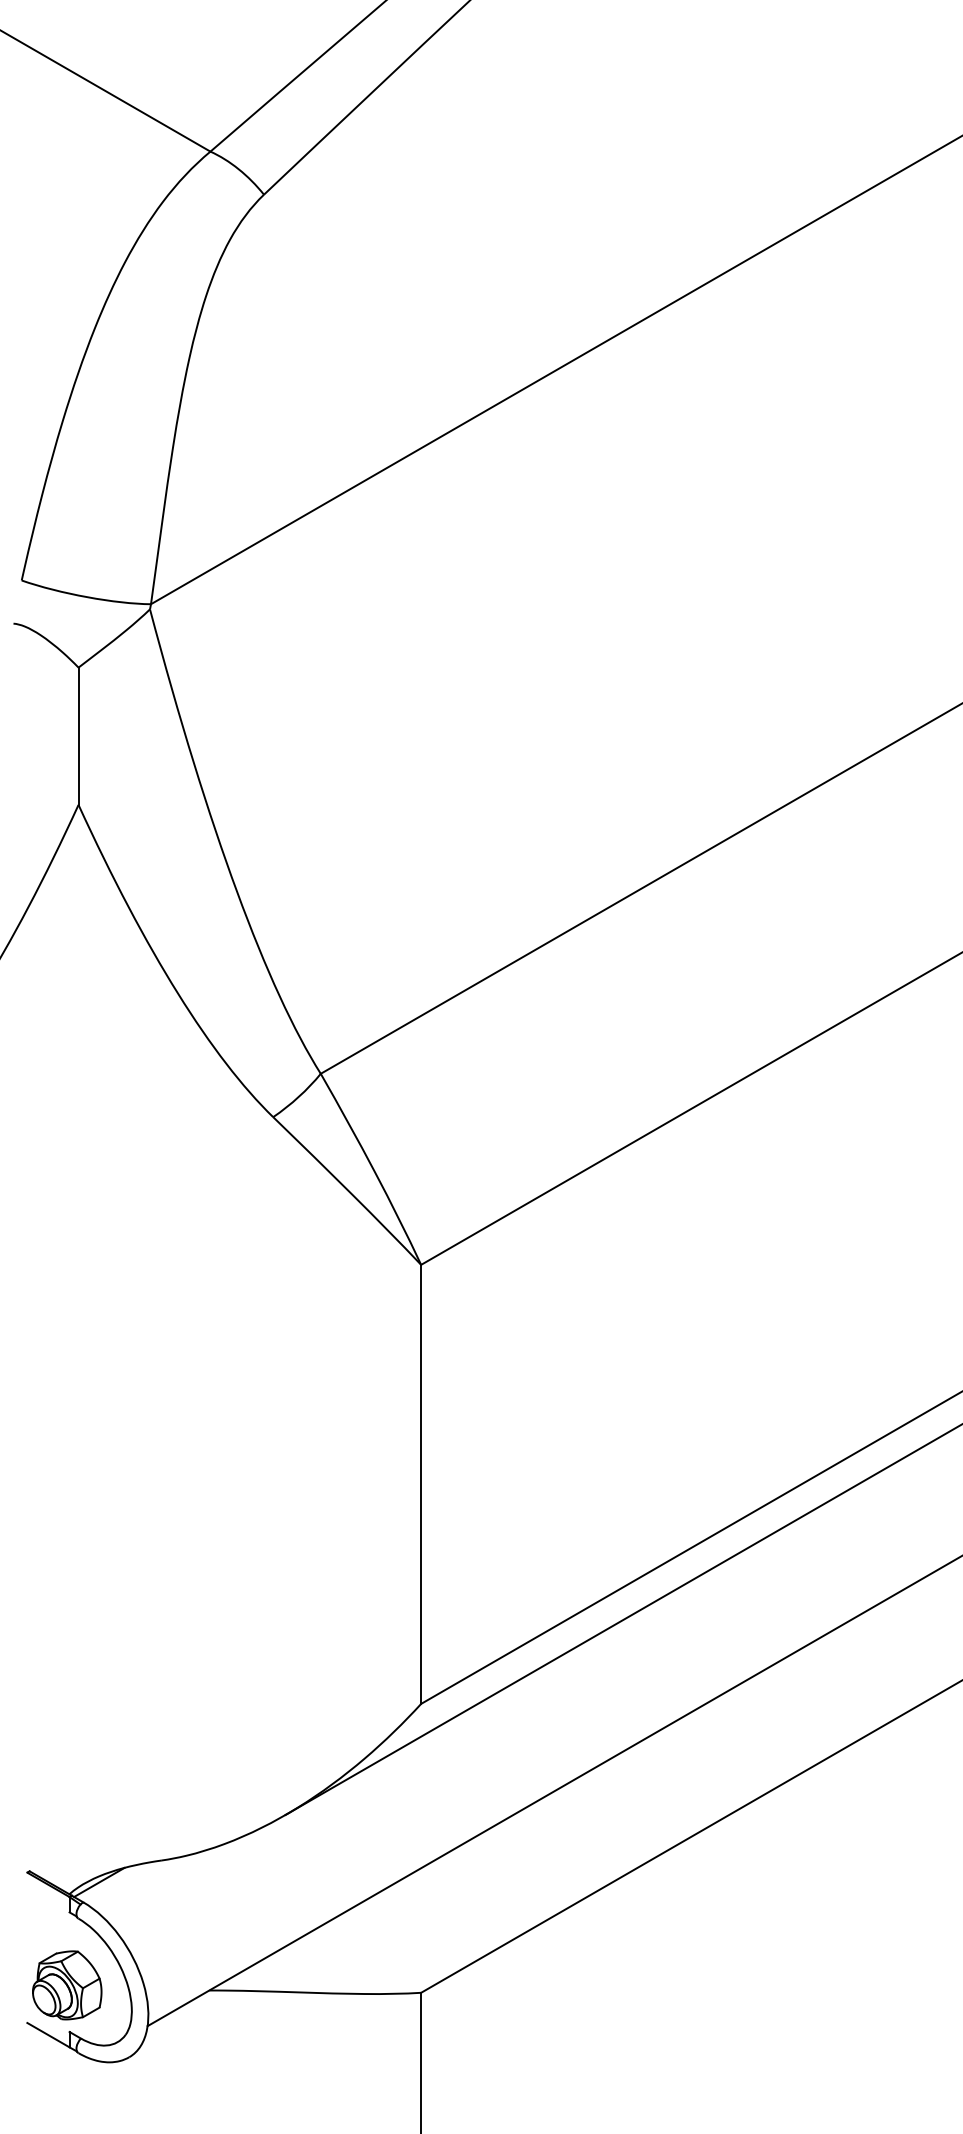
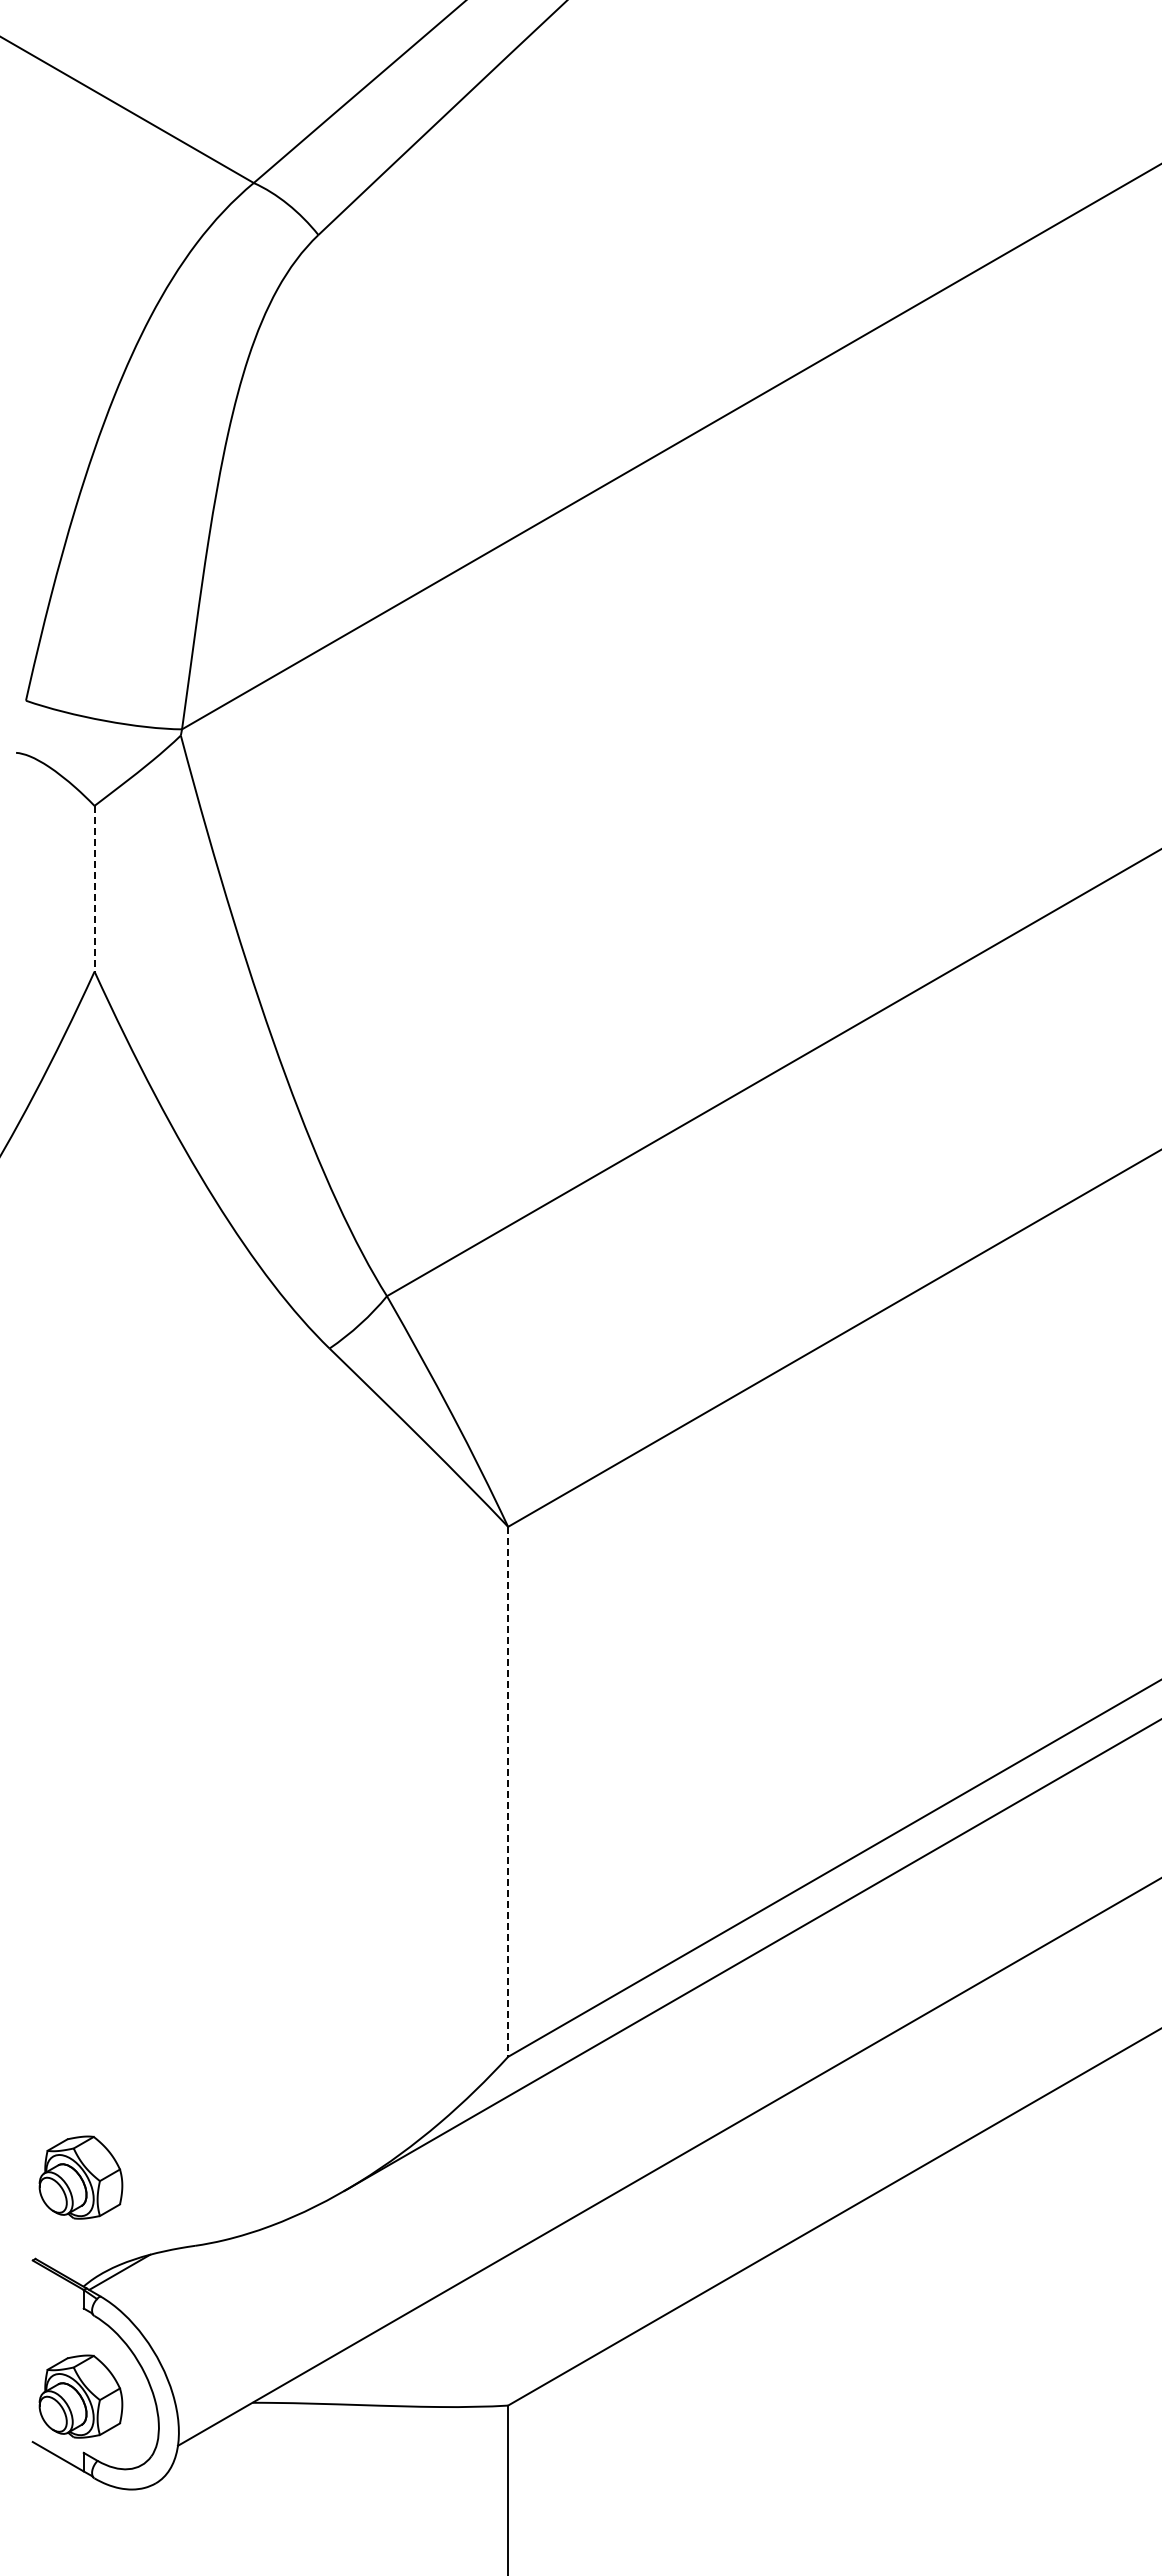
line: (78, 736) -> (94, 888), solid -> dashed
line: (421, 1484) -> (508, 1791), solid -> dashed
part: (66, 1803) -> (80, 2177), added

